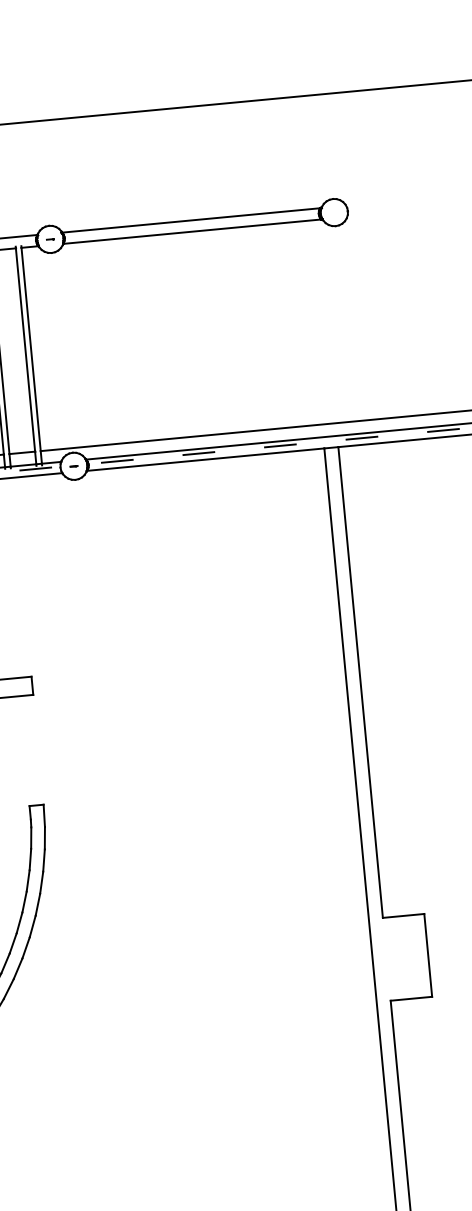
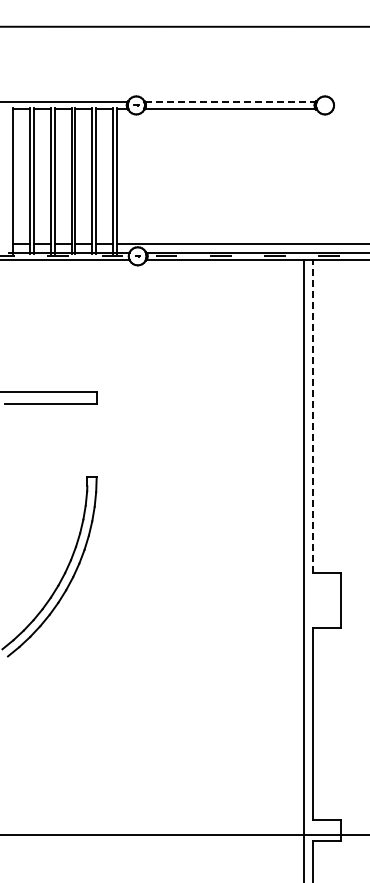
line: (191, 220) -> (230, 101), solid -> dashed
line: (361, 682) -> (313, 416), solid -> dashed

